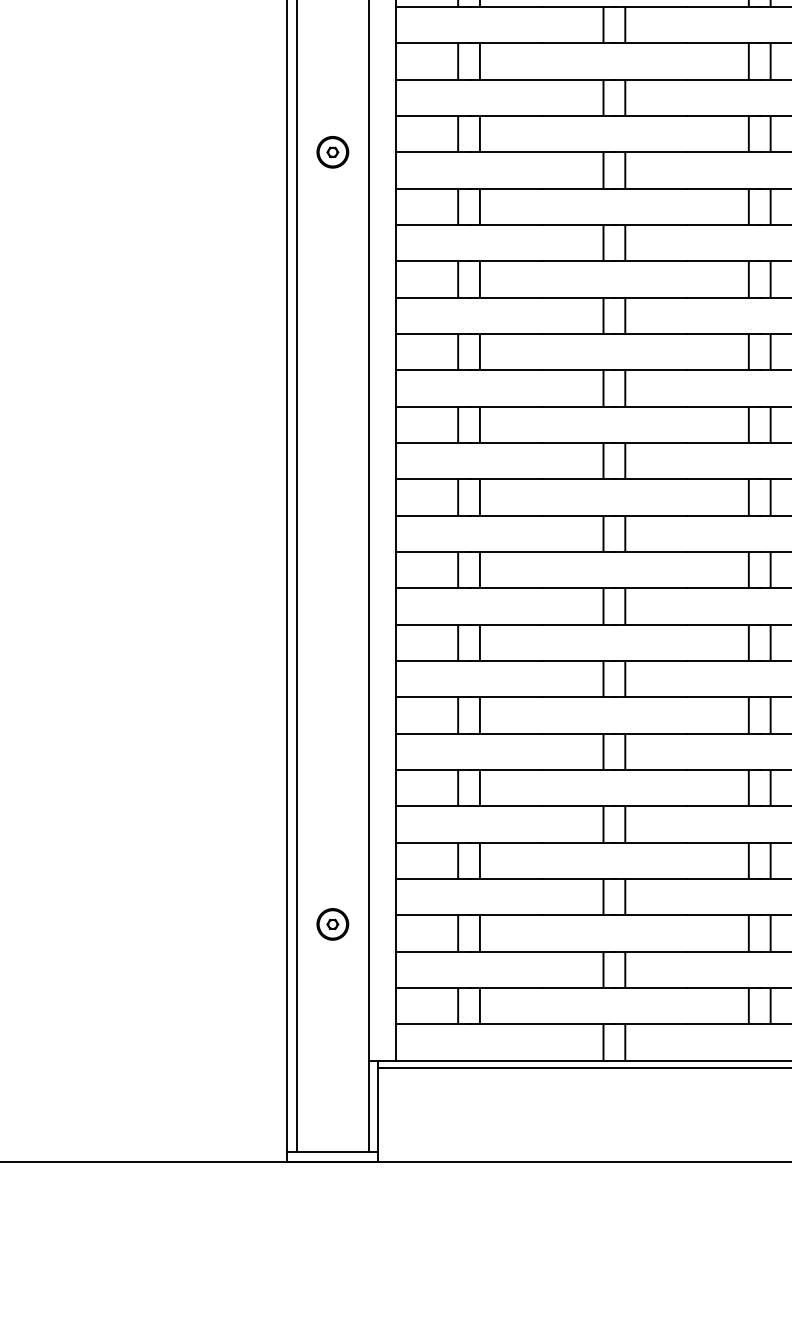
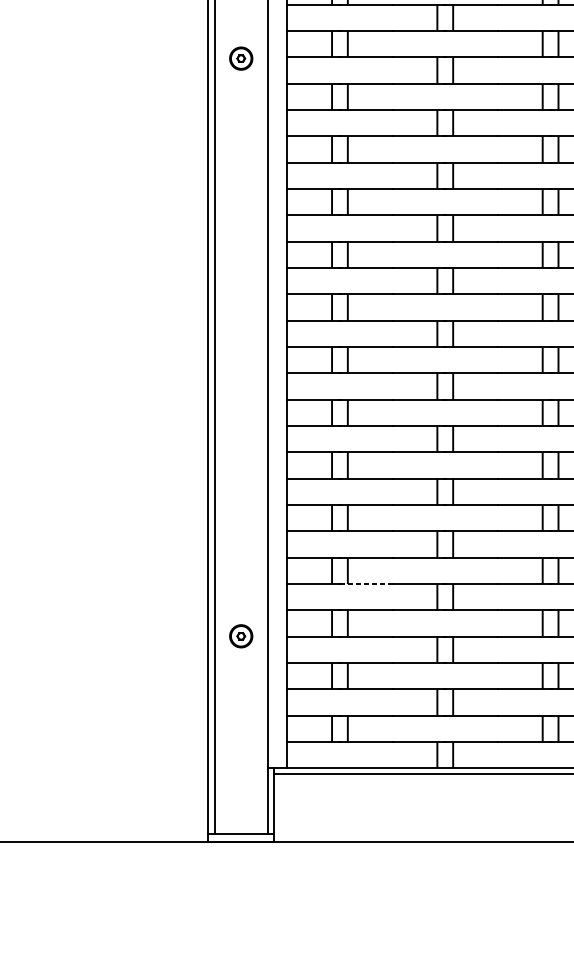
part: (332, 152) -> (240, 58), moved
line: (506, 806) -> (367, 584), solid -> dashed
part: (332, 924) -> (240, 636), moved

